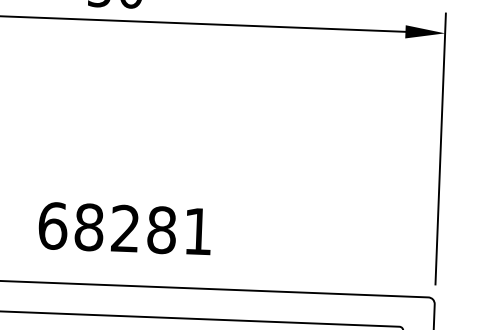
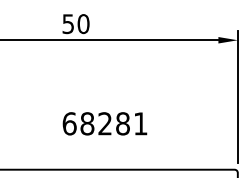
text: (124, 228) -> (104, 123), moved

